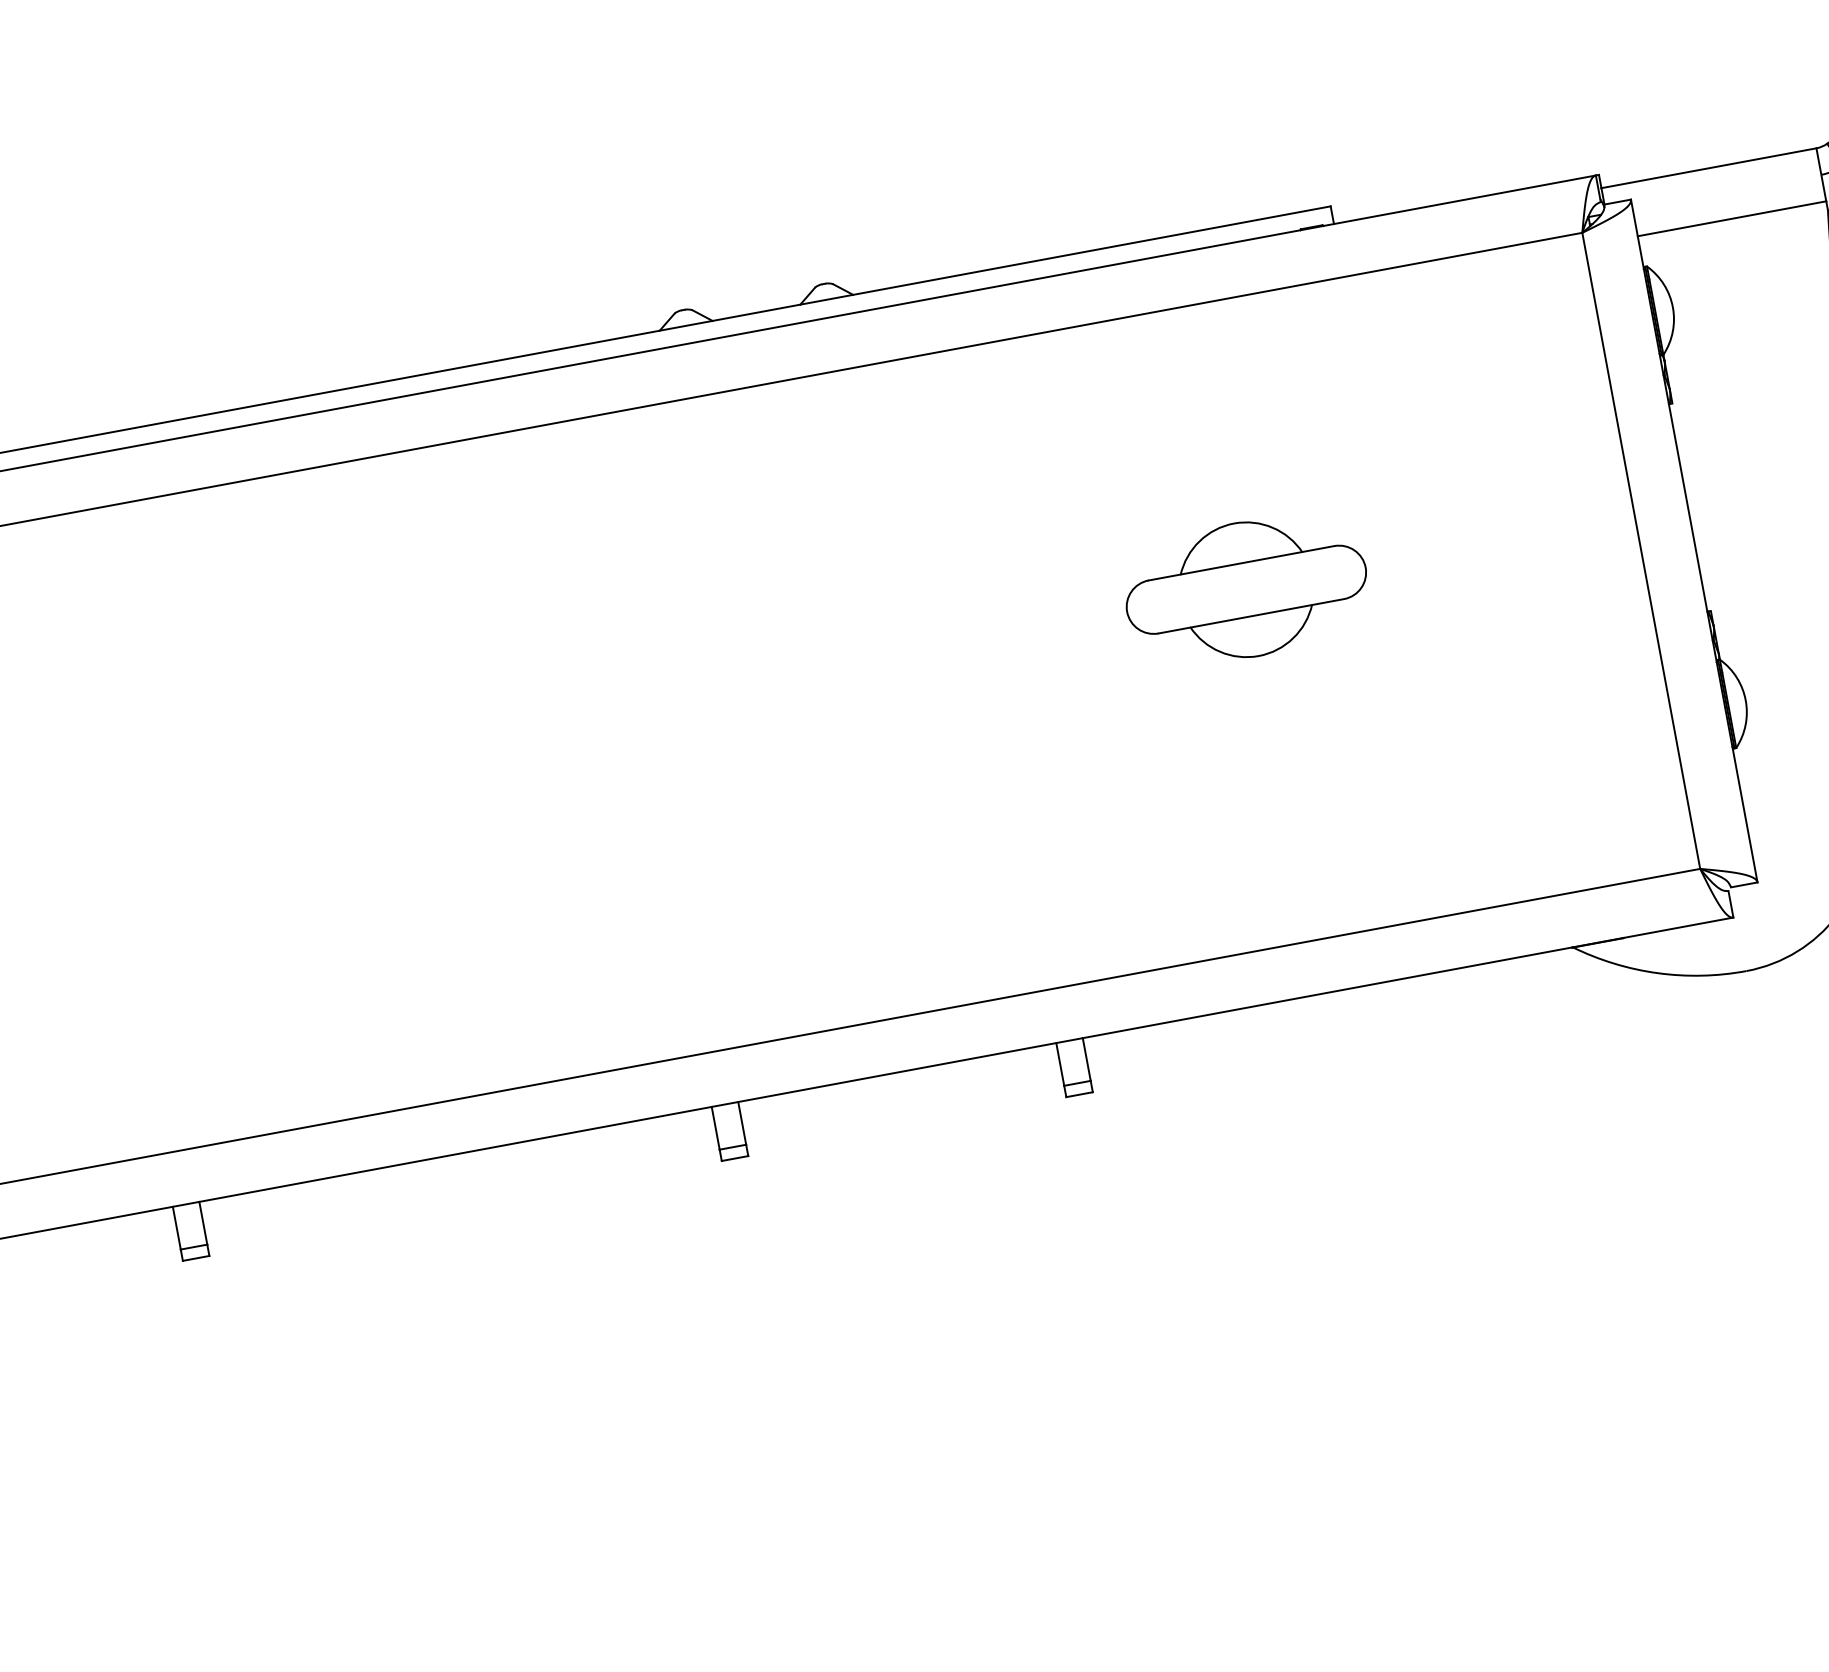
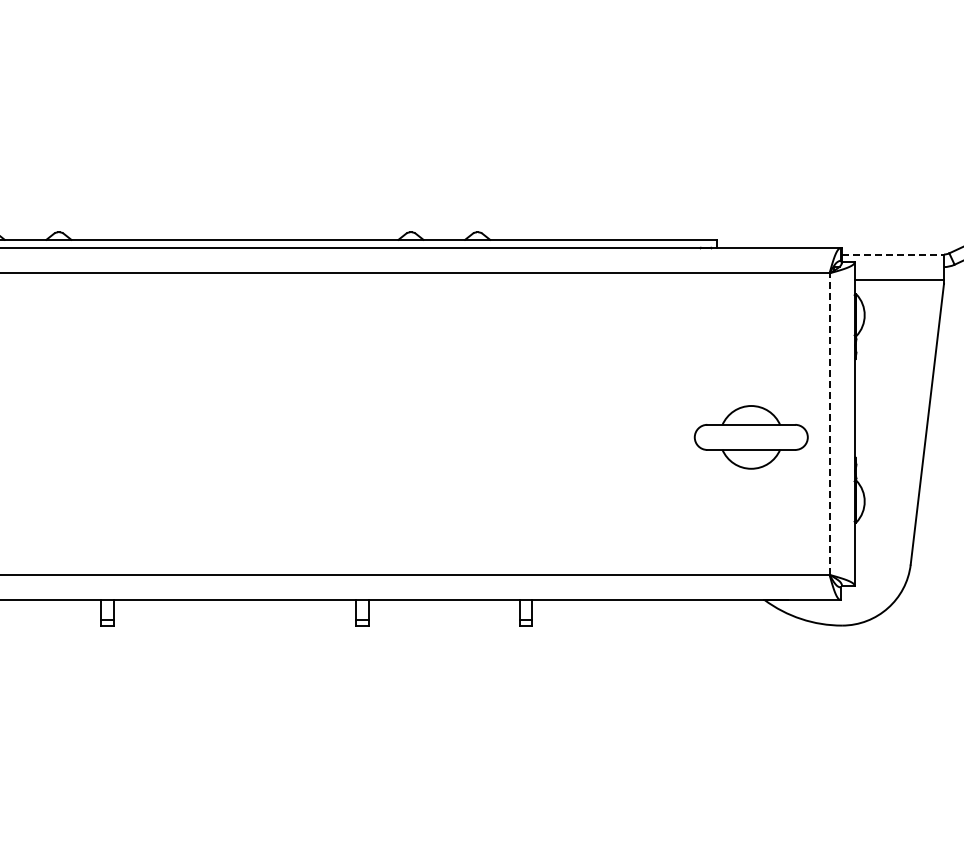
line: (1709, 168) -> (893, 254), solid -> dashed
line: (1641, 551) -> (829, 424), solid -> dashed
part: (1244, 590) -> (750, 437), moved

